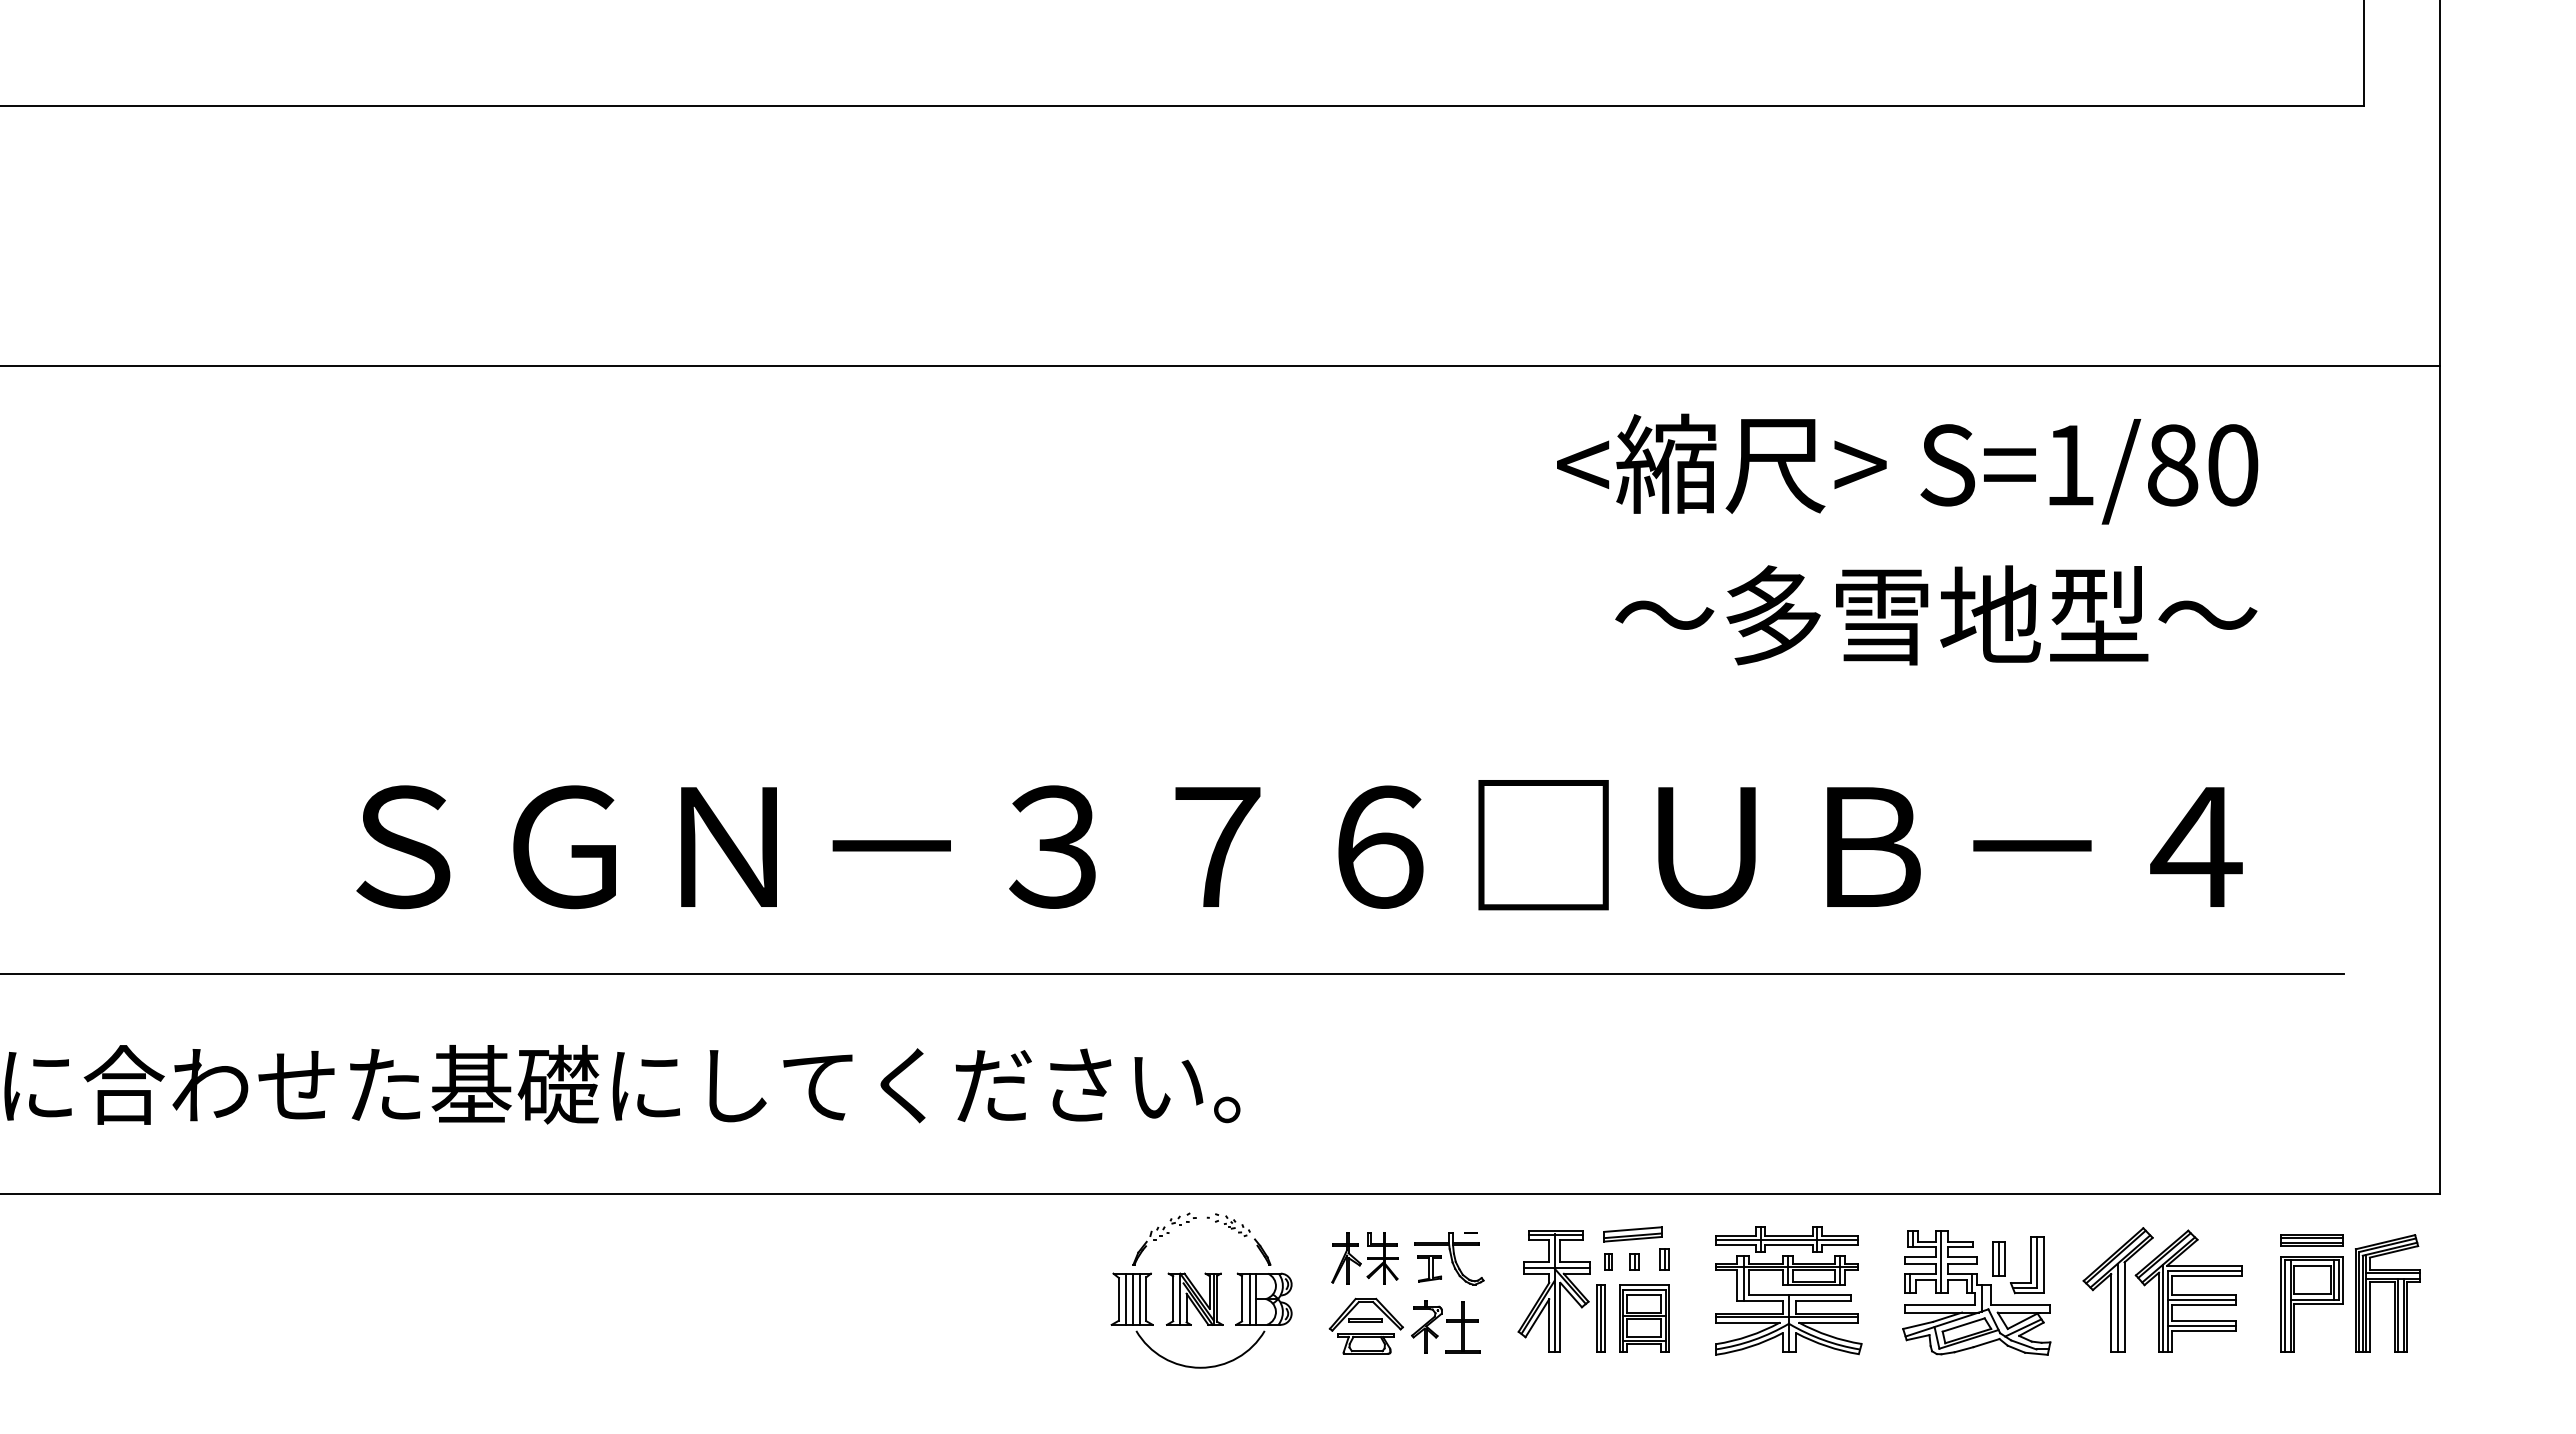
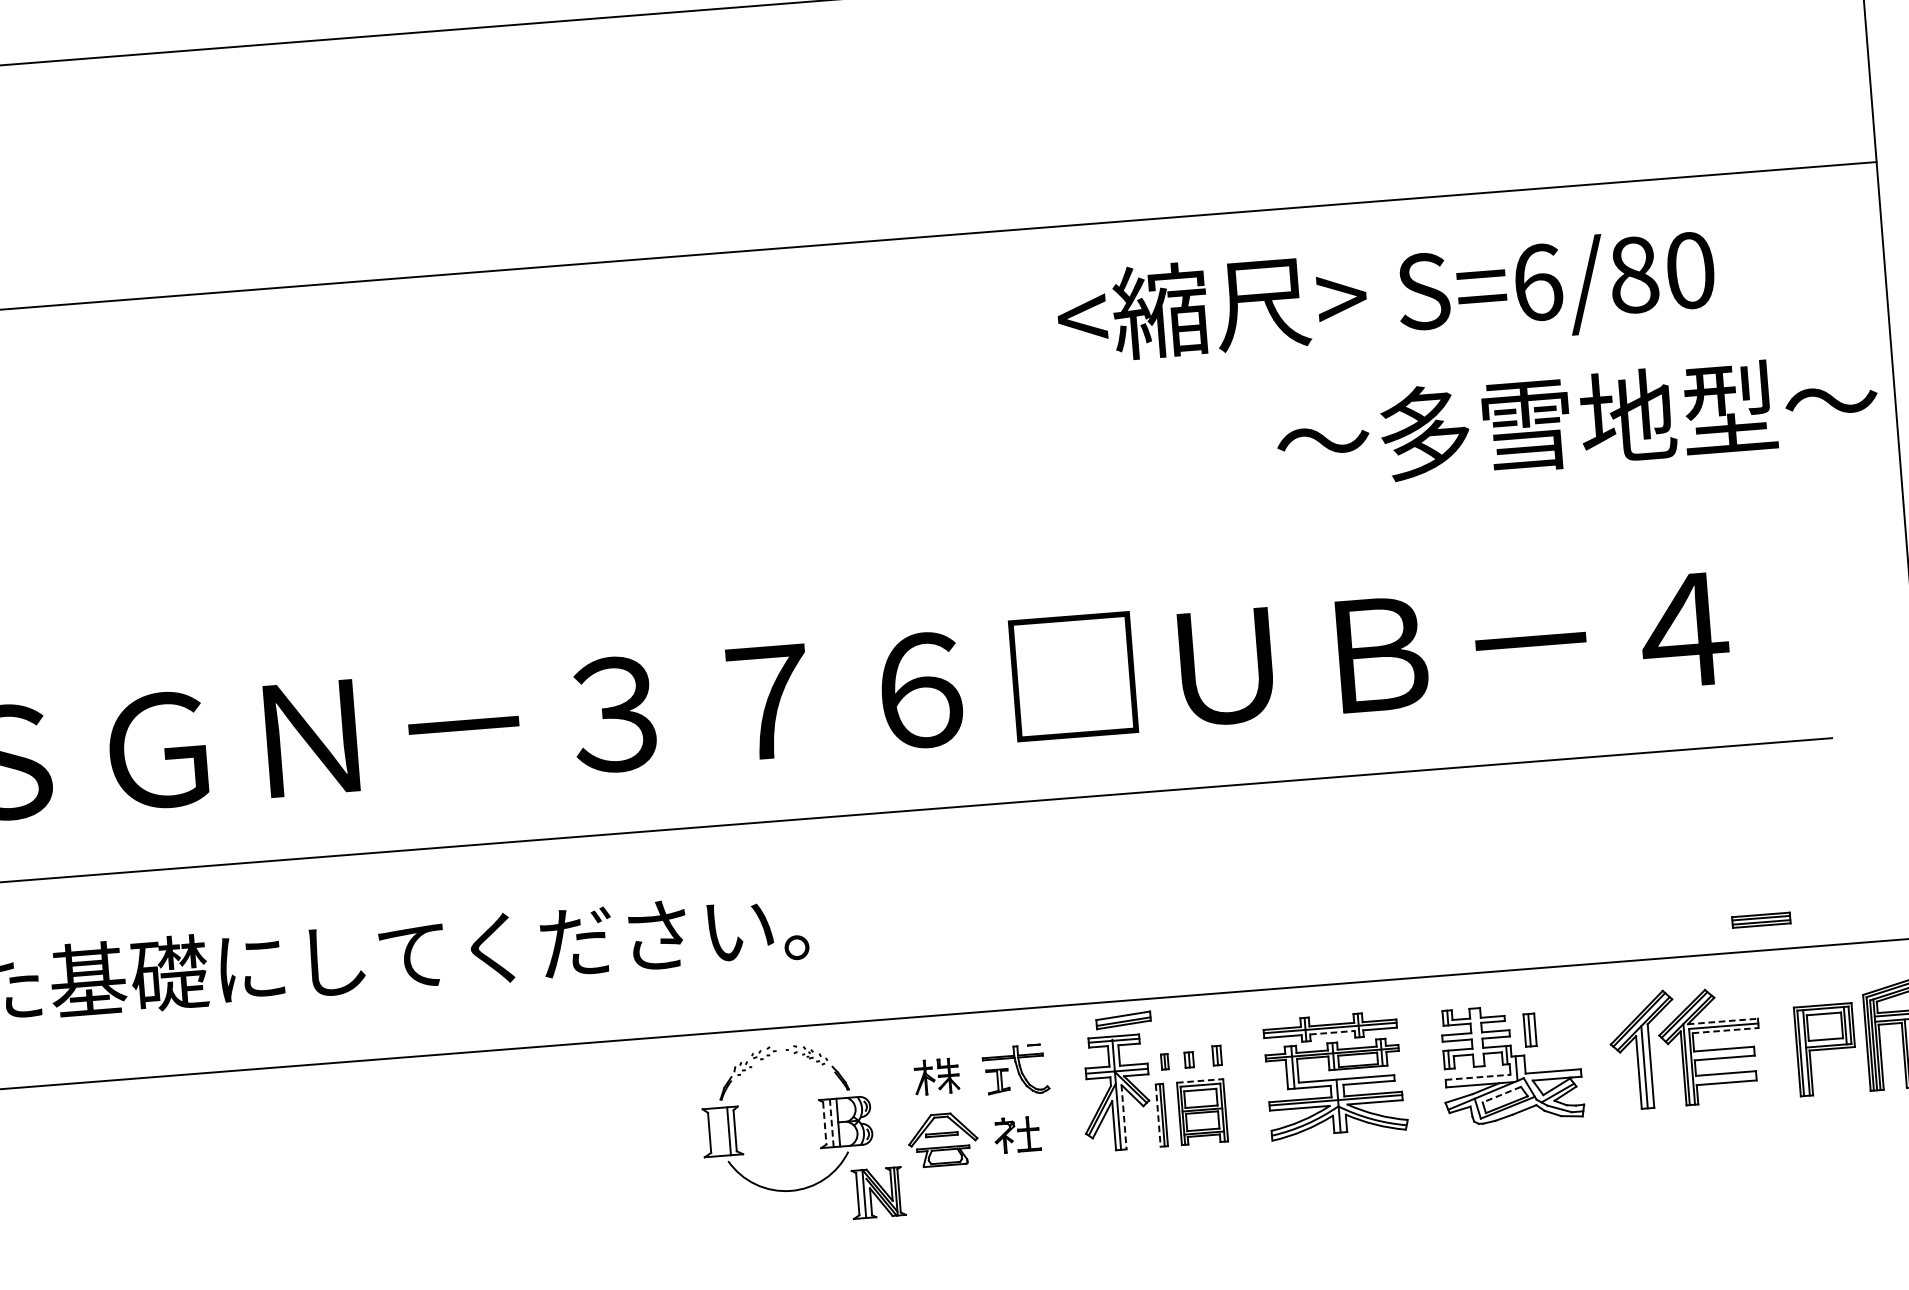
text: (2070, 465) -> (1538, 282), S=1/80 -> S=6/80
text: (1936, 615) -> (1577, 420), moved
part: (1632, 1234) -> (1123, 1020), moved
part: (2311, 1240) -> (1760, 920), moved
line: (1788, 1245) -> (1332, 1033), solid -> dashed
part: (1364, 1258) -> (936, 1076), size x0.7
line: (1941, 1262) -> (1476, 1037), removed
part: (2026, 1265) -> (1556, 1034), removed
line: (2205, 1265) -> (1723, 1021), solid -> dashed
line: (2207, 1275) -> (1726, 1030), solid -> dashed
line: (1644, 1285) -> (1200, 1081), solid -> dashed
line: (1125, 1298) -> (715, 1131), removed
line: (1132, 1298) -> (722, 1131), removed
part: (1194, 1298) -> (877, 1192), moved
line: (1242, 1298) -> (825, 1122), solid -> dashed
line: (1249, 1299) -> (831, 1123), solid -> dashed
line: (2201, 1299) -> (1722, 1053), removed
line: (1939, 1304) -> (1477, 1077), solid -> dashed
line: (1560, 1317) -> (1124, 1117), solid -> dashed
line: (1596, 1318) -> (1157, 1115), solid -> dashed
line: (1963, 1325) -> (1501, 1095), solid -> dashed
part: (1445, 1326) -> (1017, 1134), size x0.7
line: (2201, 1326) -> (1724, 1078), removed

